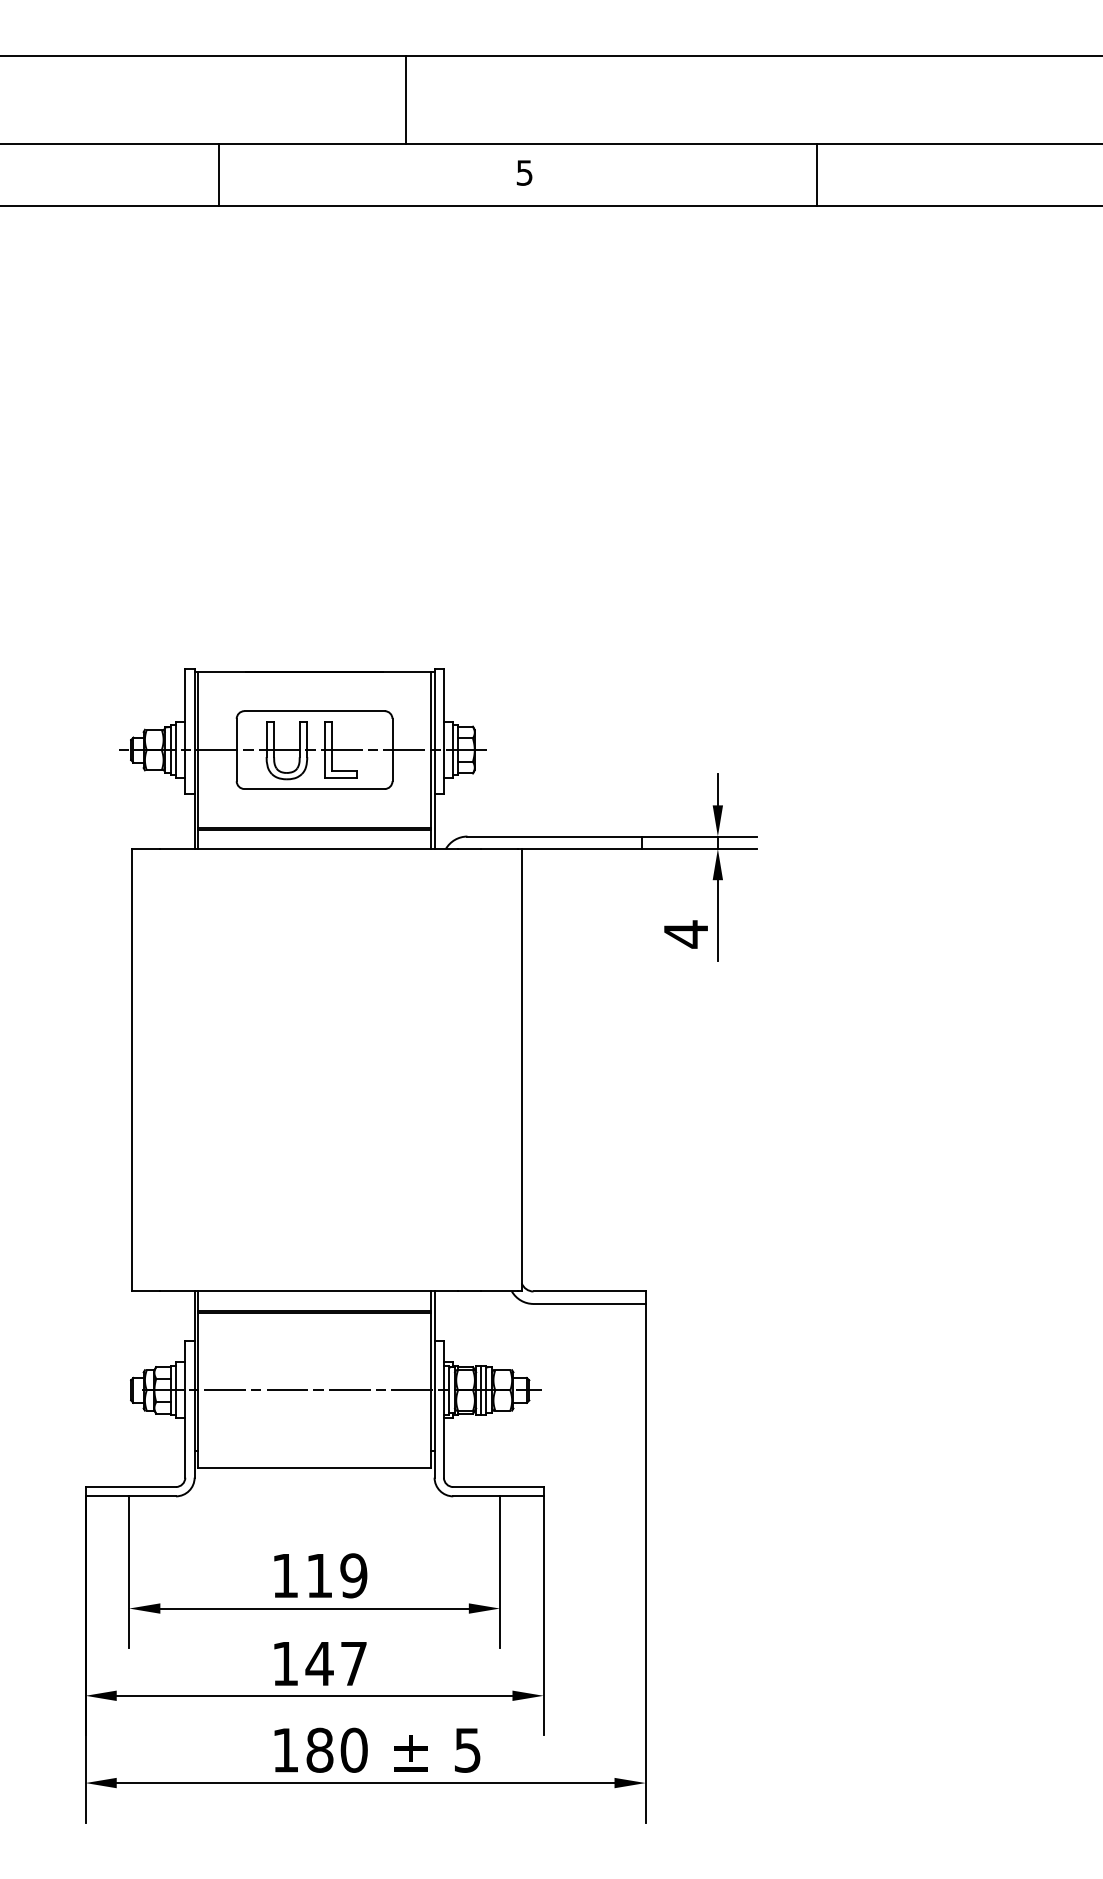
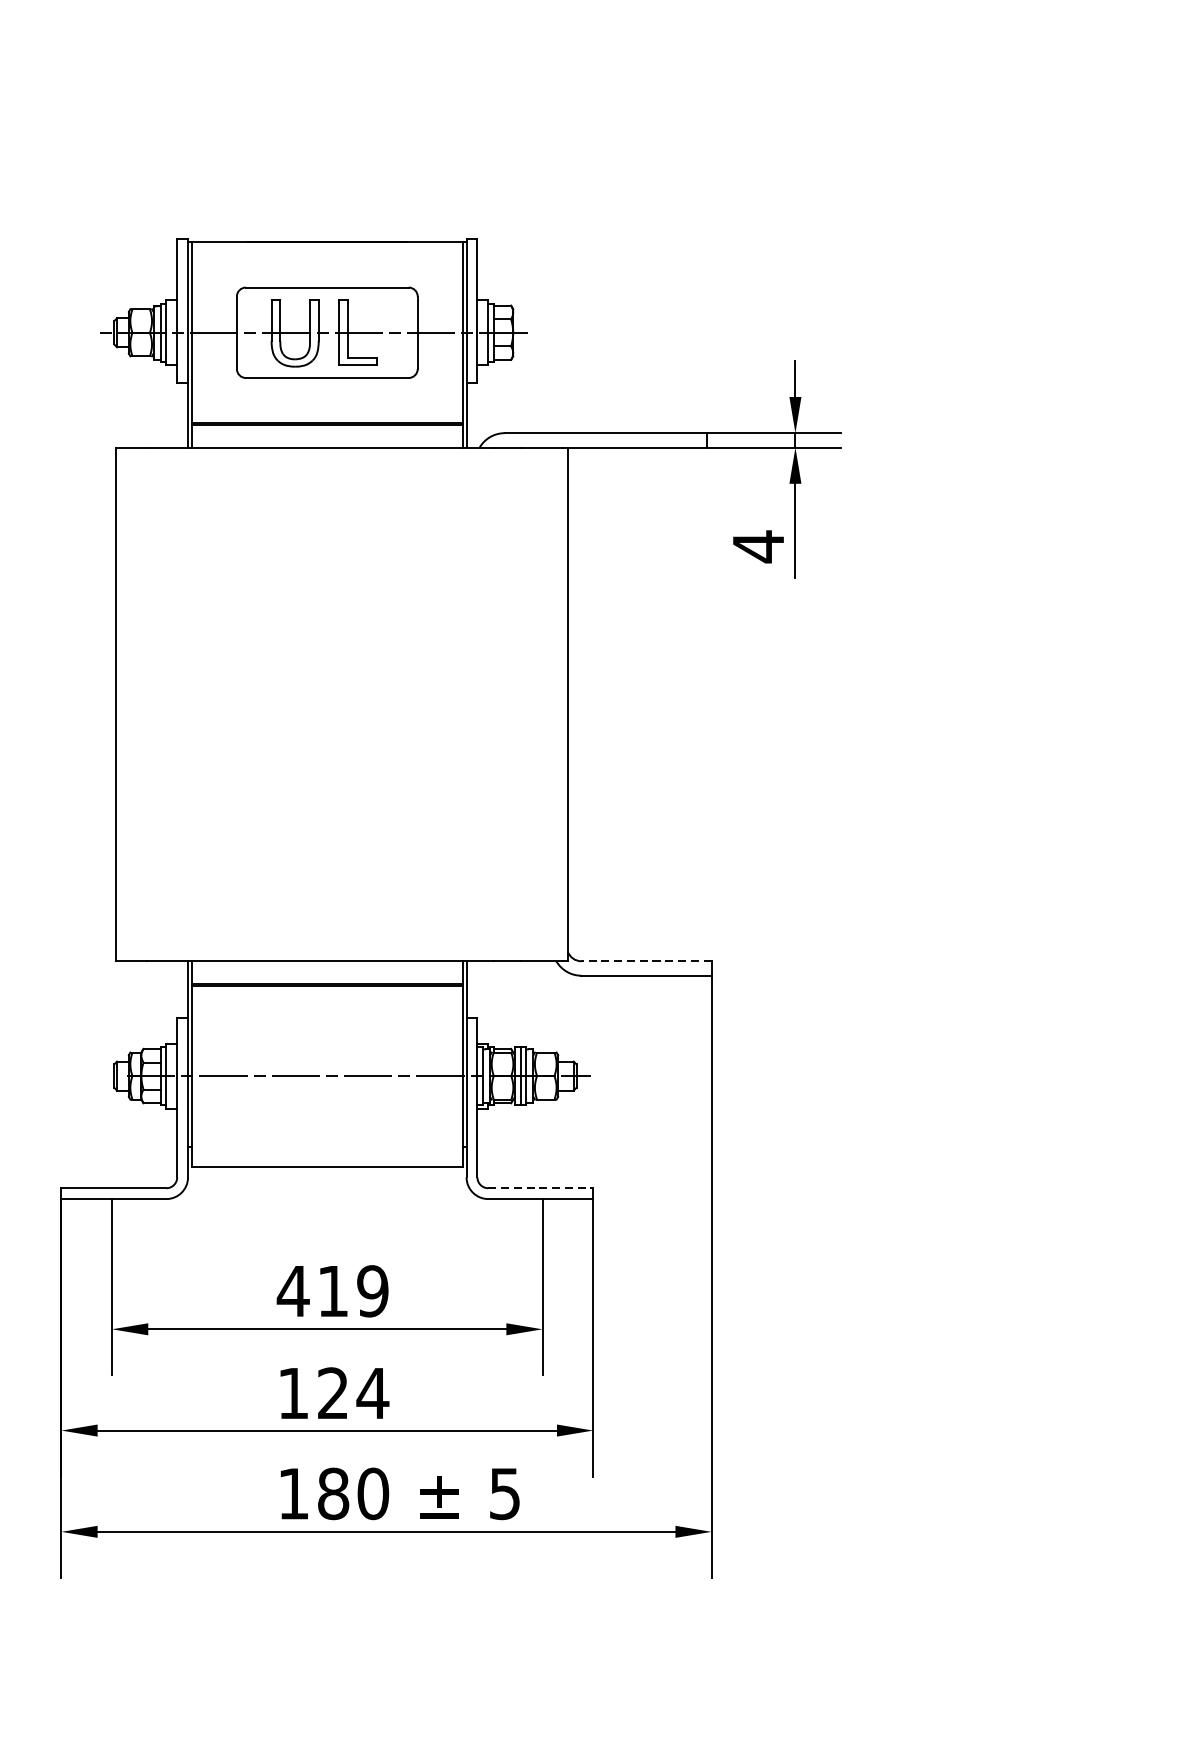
line: (589, 1291) -> (646, 961), solid -> dashed
line: (498, 1487) -> (540, 1188), solid -> dashed
text: (285, 1575) -> (293, 1290), 119 -> 419
text: (336, 1663) -> (352, 1393), 147 -> 124

